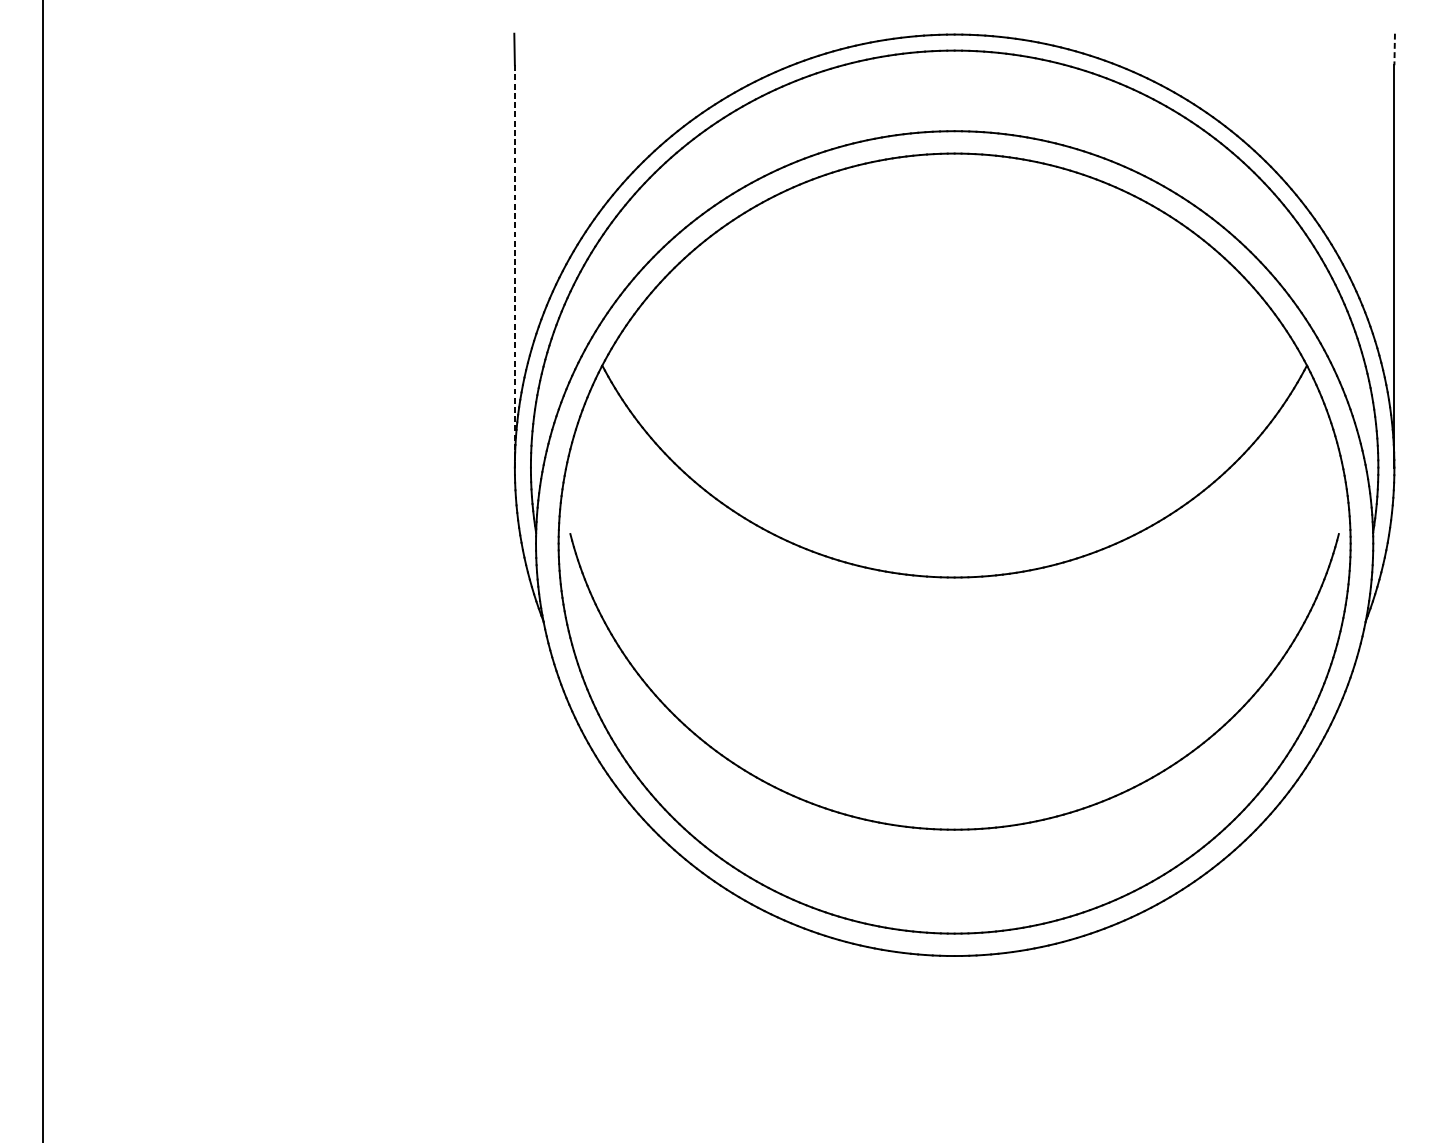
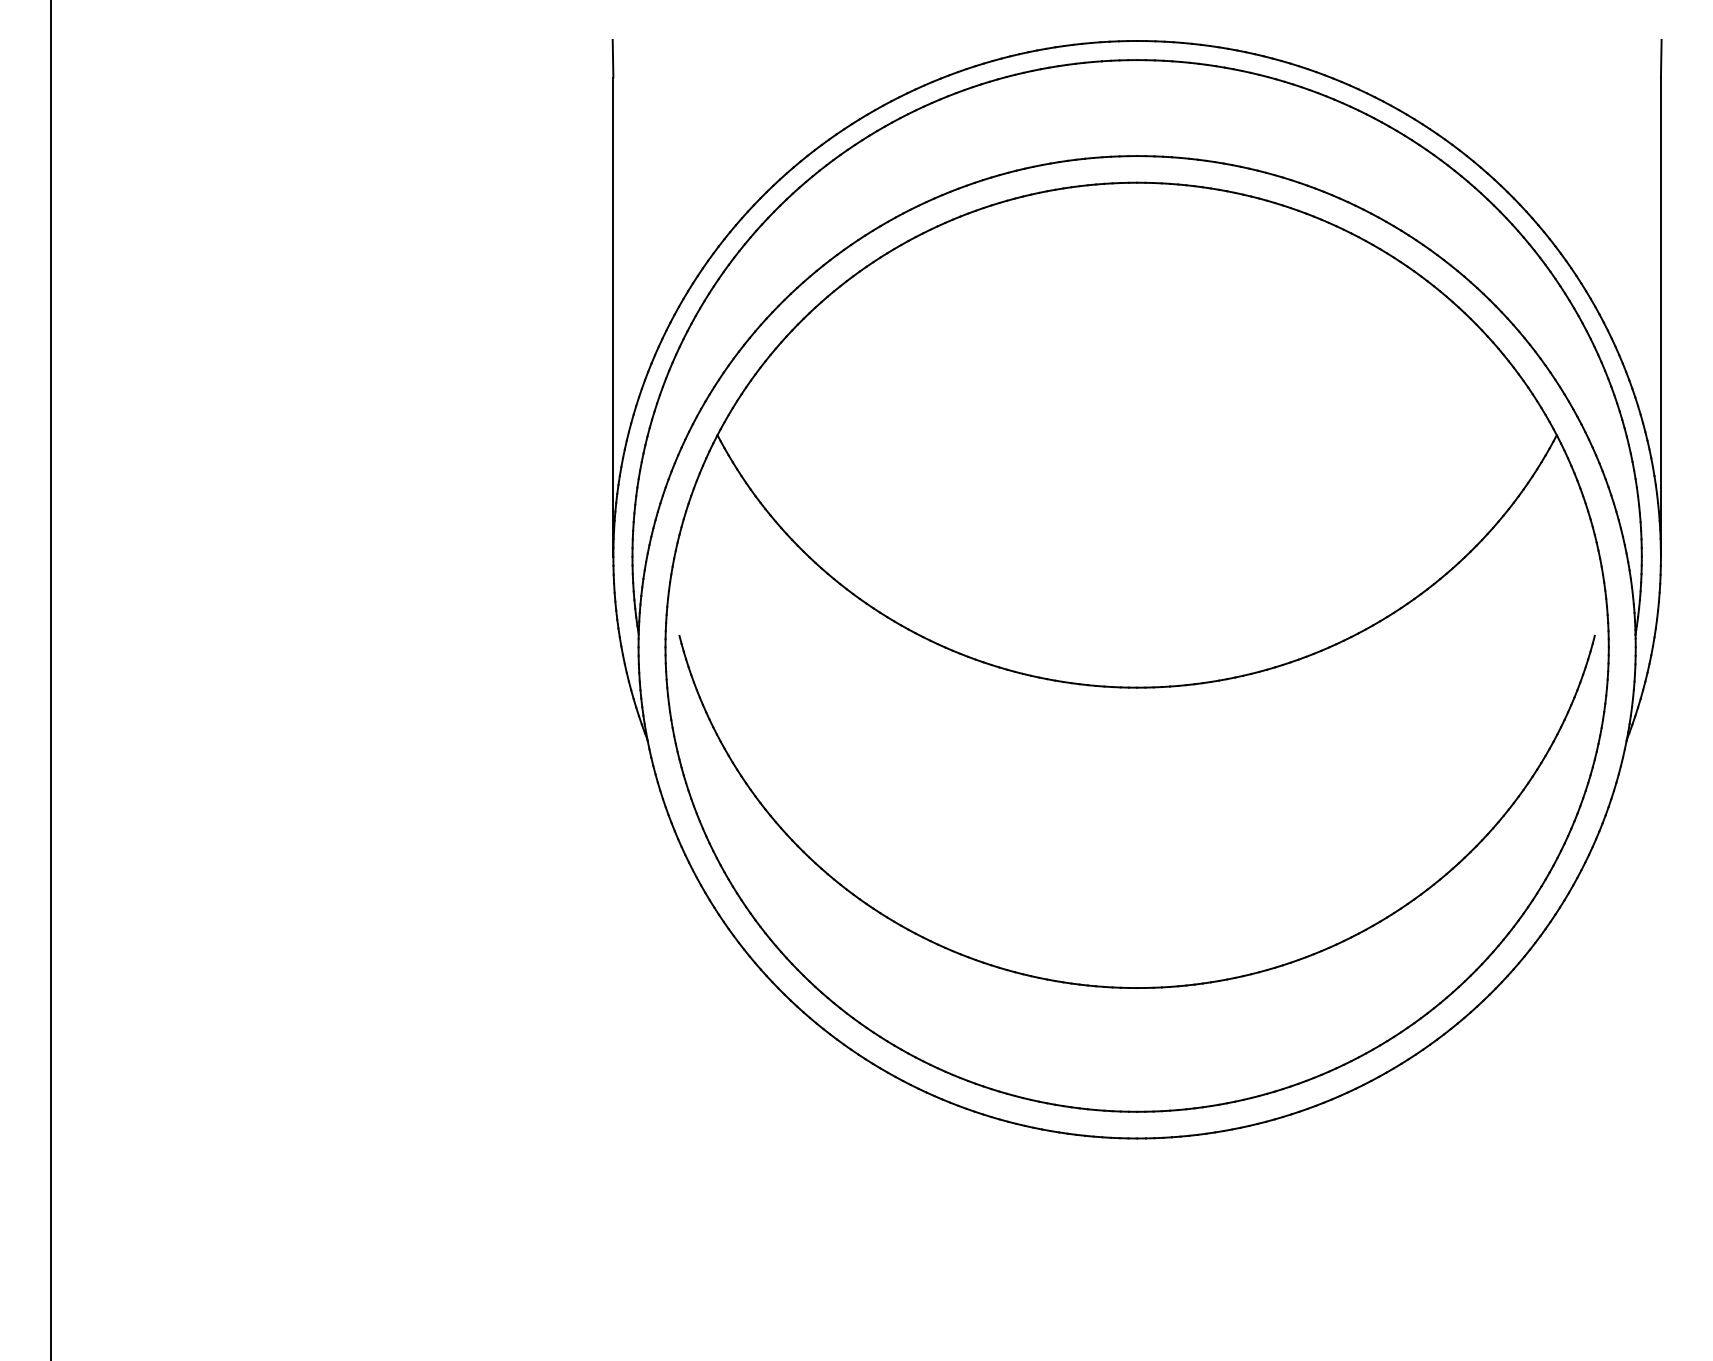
line: (1394, 49) -> (1661, 58), dashed -> solid
line: (514, 266) -> (613, 317), dashed -> solid

